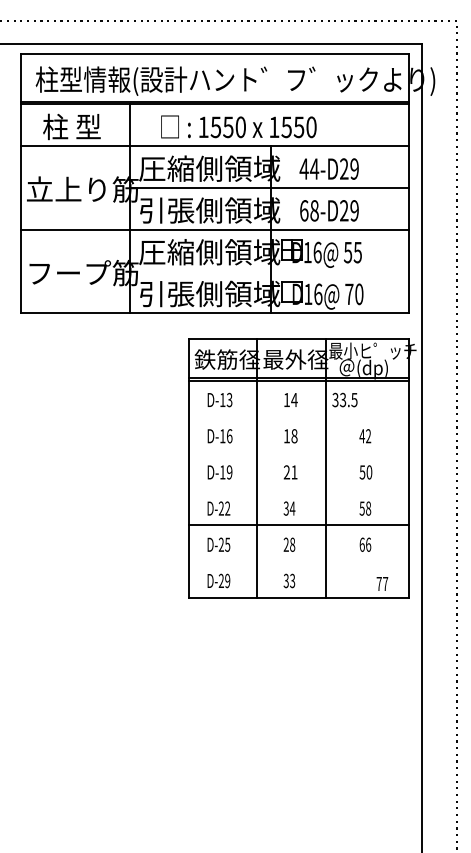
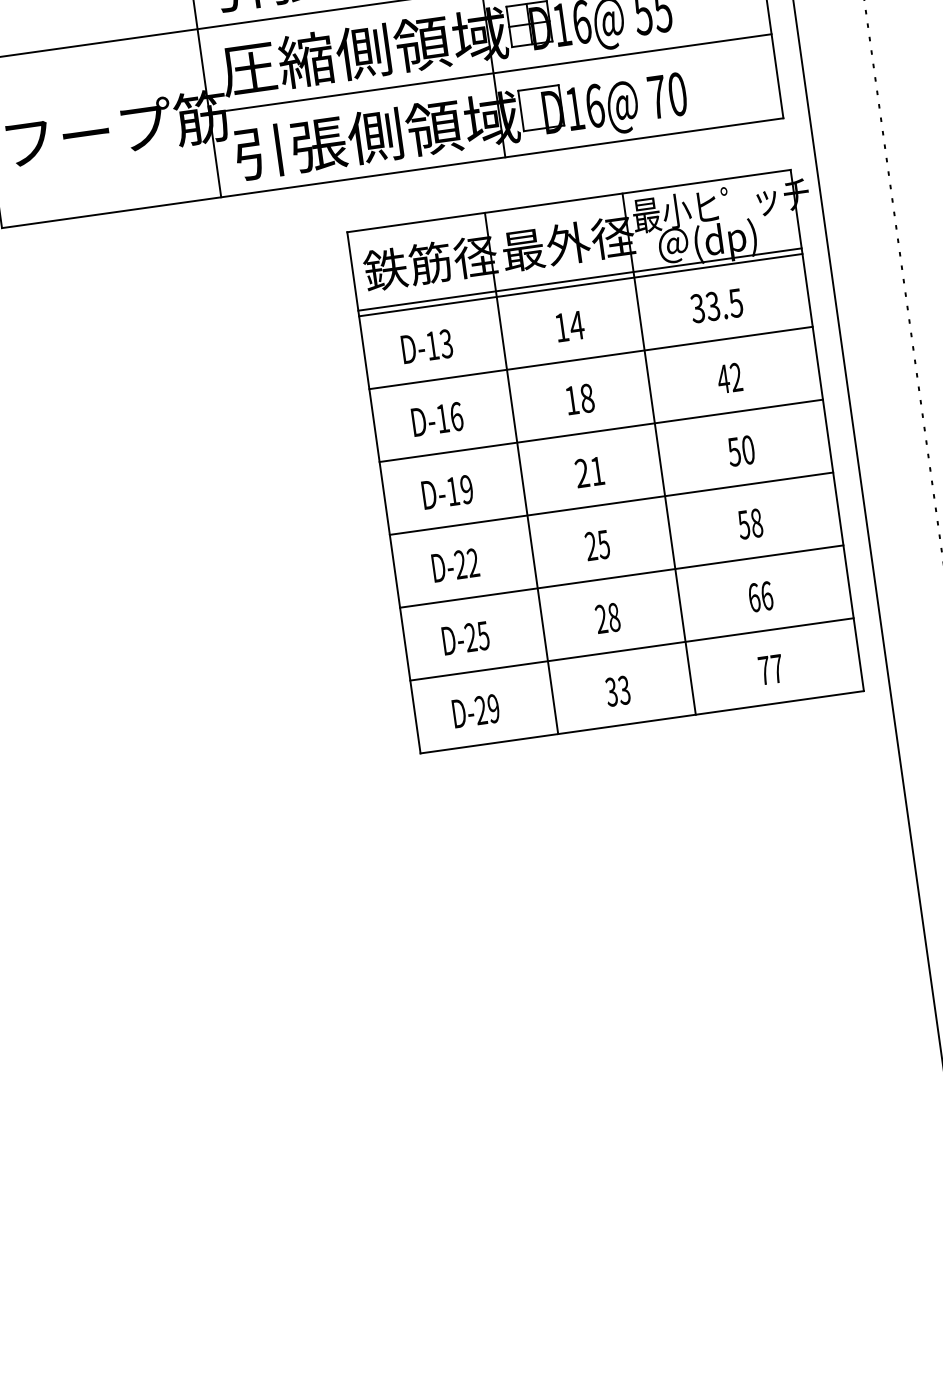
line: (269, 271) -> (490, 73), added
text: (344, 399) -> (715, 304), moved
line: (299, 416) -> (591, 357), added
line: (299, 453) -> (602, 431), added
line: (299, 489) -> (612, 504), added
text: (289, 508) -> (597, 545), 34 -> 25
line: (299, 561) -> (632, 649), added
text: (382, 583) -> (770, 668), moved

